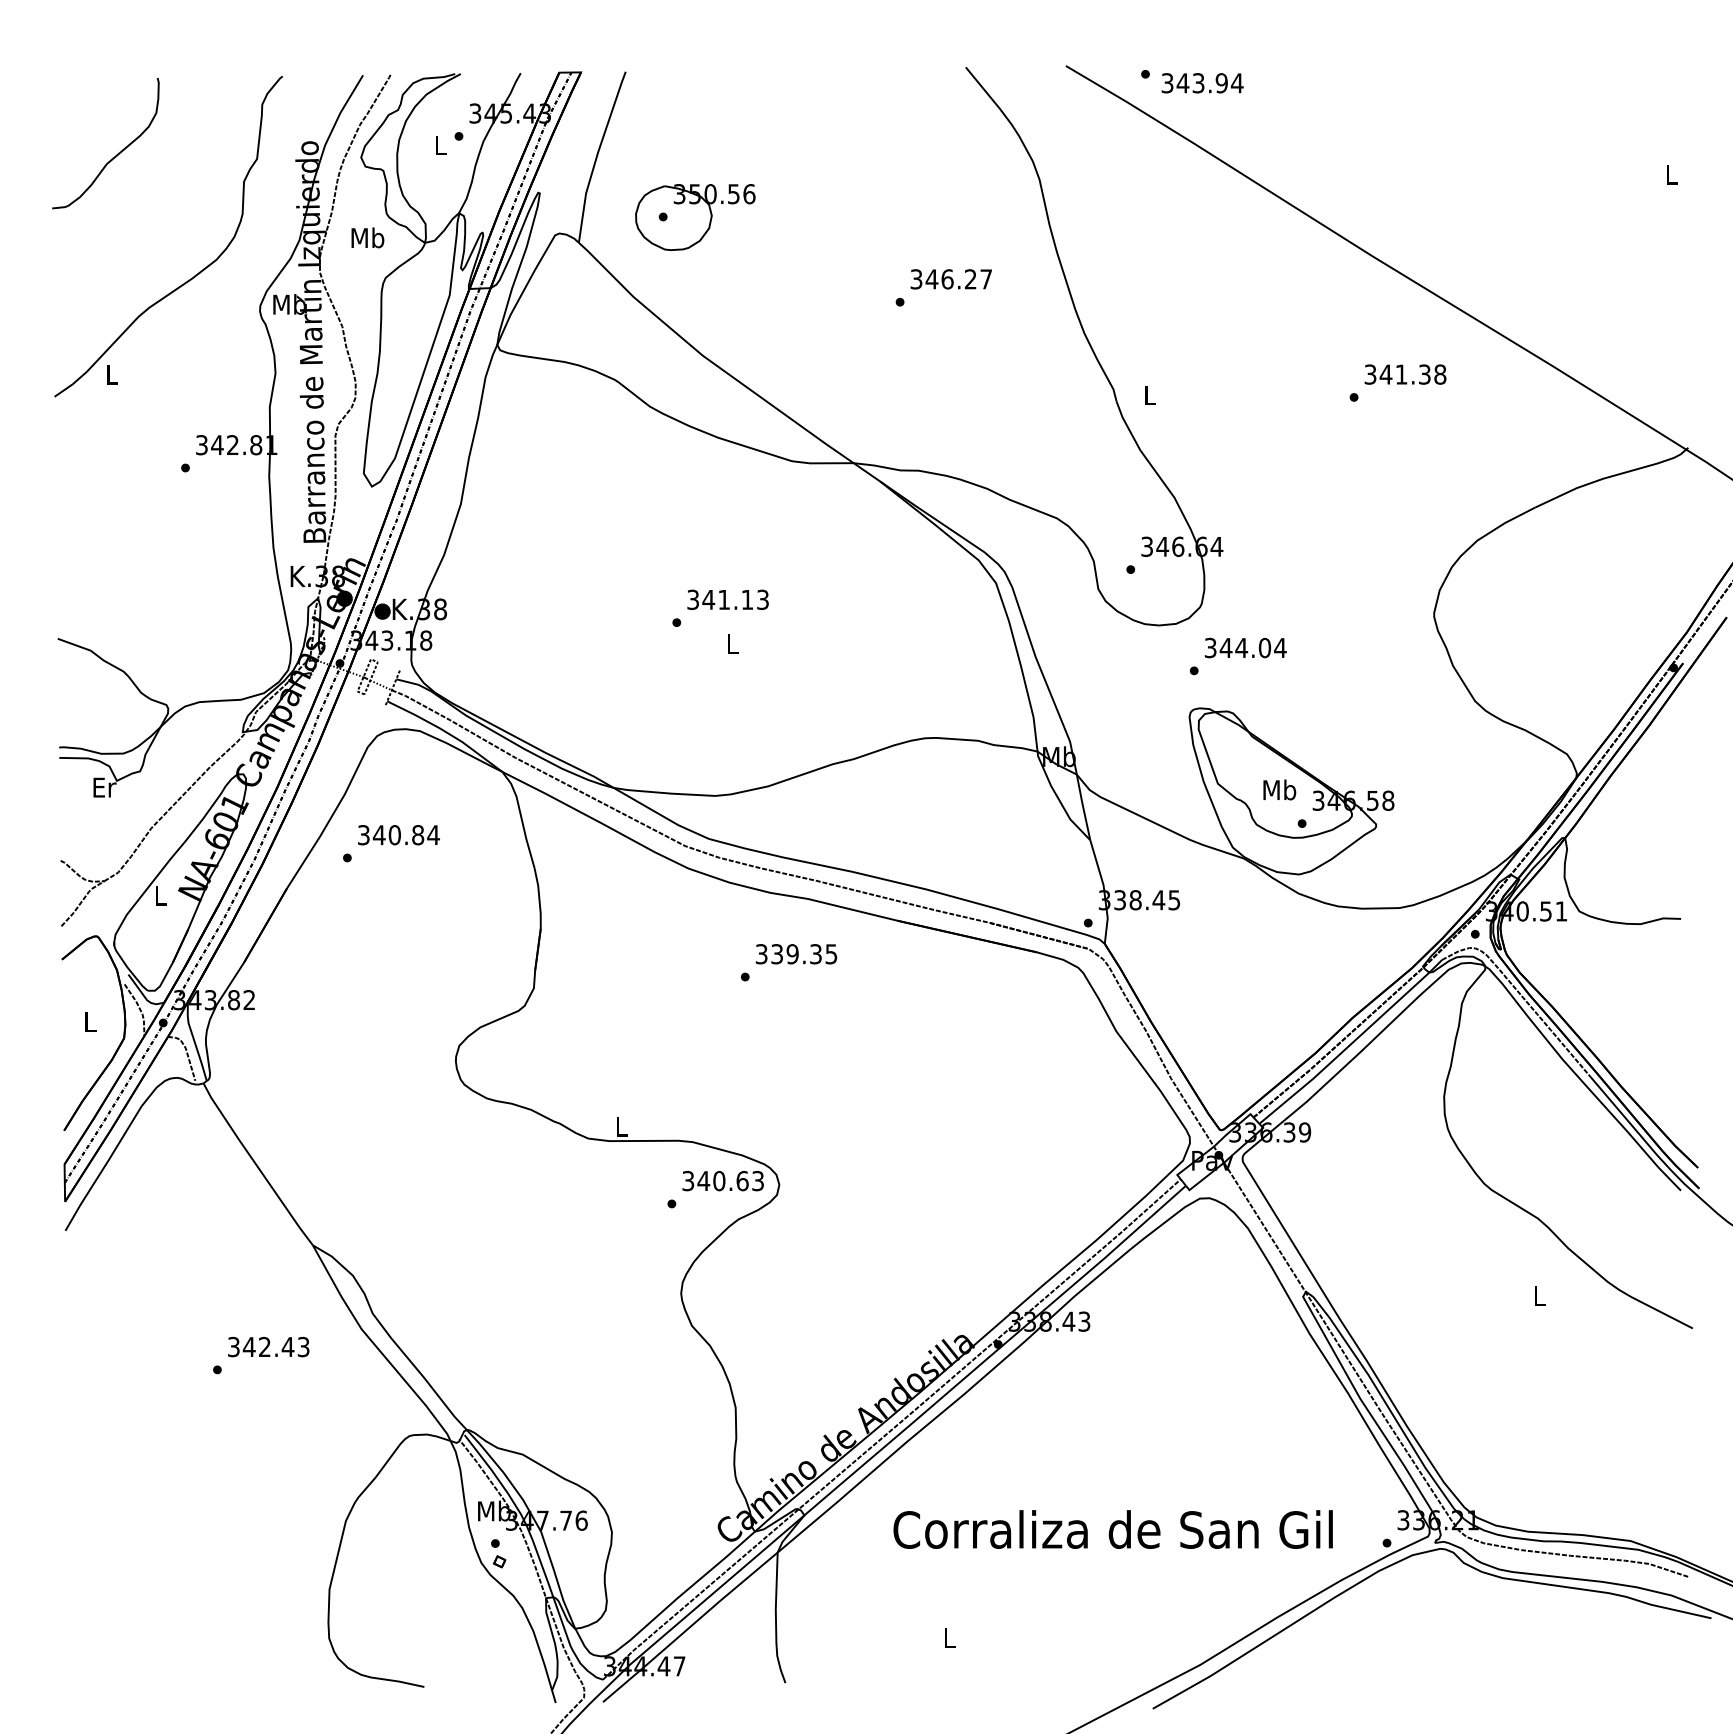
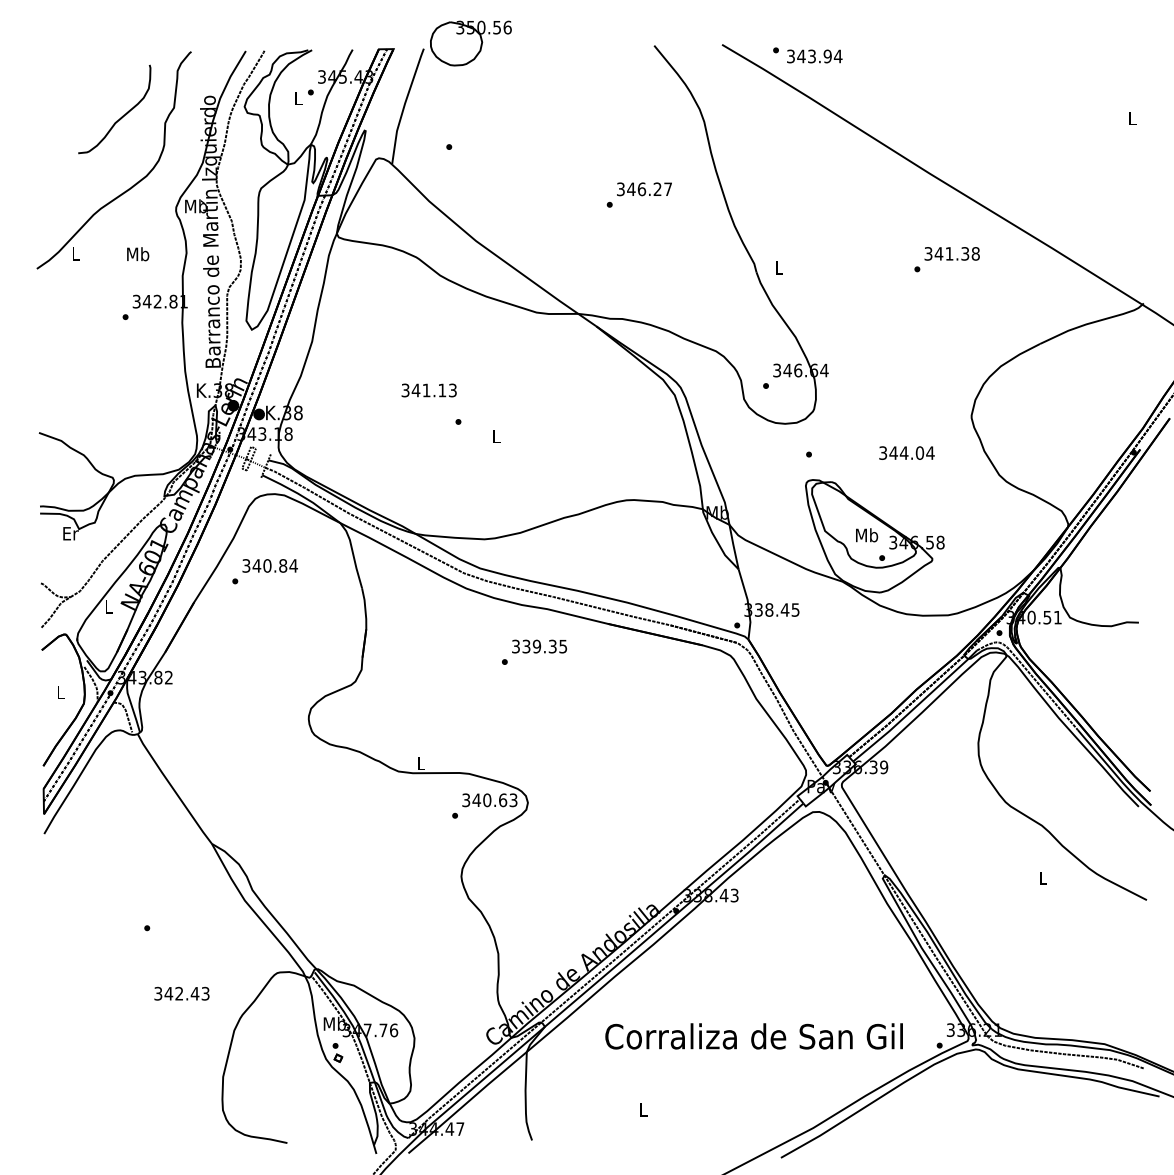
curve: (116, 154) -> (121, 116), moved
part: (694, 217) -> (470, 43), moved
text: (368, 238) -> (138, 254), moved
text: (727, 599) -> (428, 390), moved
text: (1245, 647) -> (906, 452), moved
text: (268, 1346) -> (181, 993), moved

